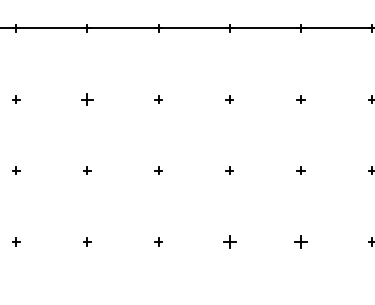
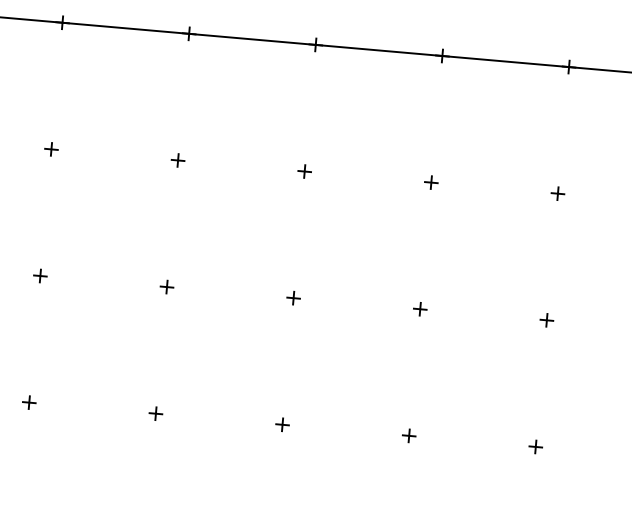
part: (87, 99) -> (178, 160), size x0.62
part: (229, 241) -> (408, 434), size x0.62
part: (300, 241) -> (535, 446), size x0.62

